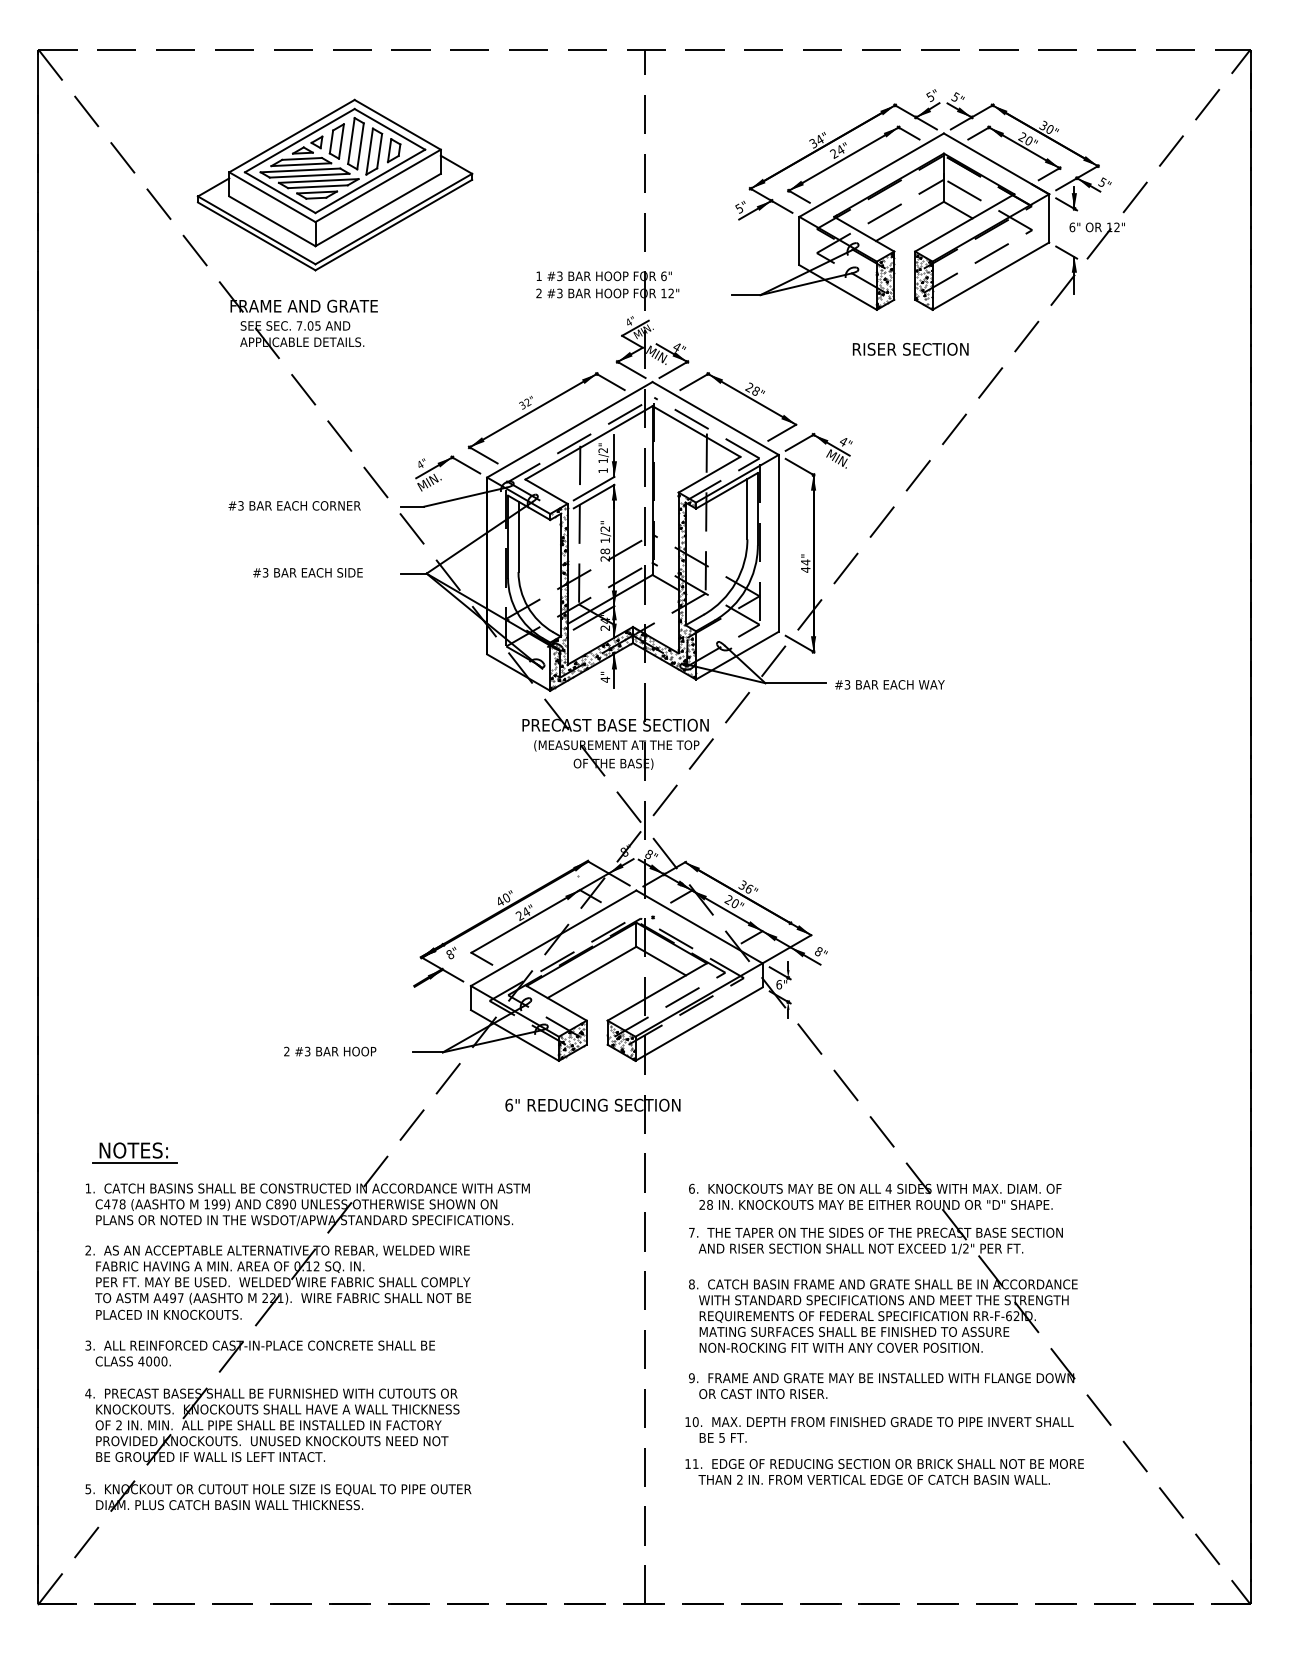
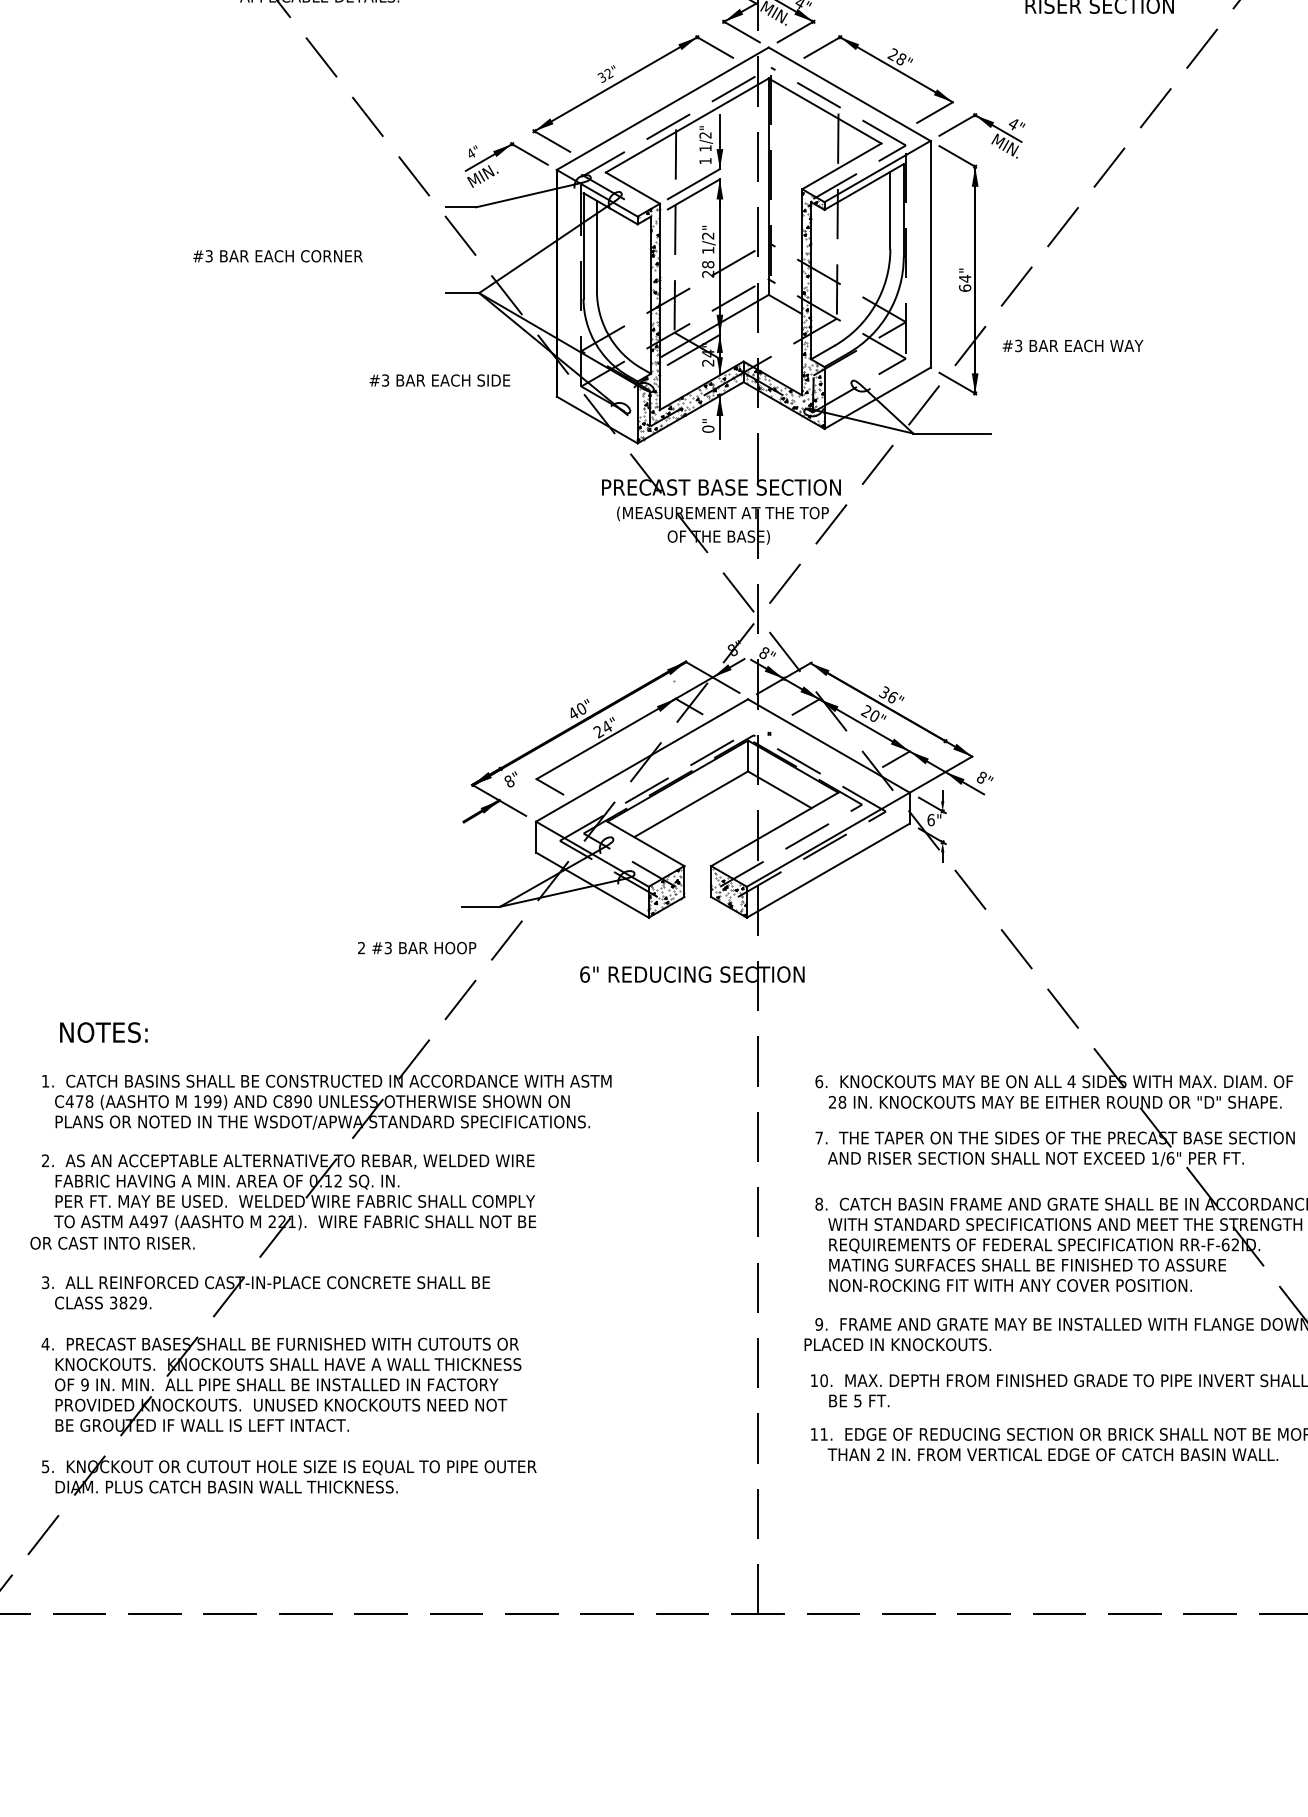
text: (294, 505) -> (277, 255), moved
text: (805, 569) -> (964, 287), 44" -> 64"
text: (307, 572) -> (439, 380), moved
text: (605, 679) -> (708, 428), 4" -> 0"
text: (889, 684) -> (1072, 345), moved
text: (330, 1051) -> (417, 947), moved
line: (134, 1163) -> (104, 1049), removed
text: (965, 1248) -> (1169, 1158), 1/2" -> 1/6"
text: (158, 1314) -> (135, 1242), PLACED IN KNOCKOUTS. -> OR CAST INTO RISER.
text: (152, 1361) -> (127, 1303), 4000. -> 3829.
text: (753, 1394) -> (898, 1345), OR CAST INTO RISER. -> PLACED IN KNOCKOUTS.
text: (119, 1425) -> (85, 1385), 2 -> 9

